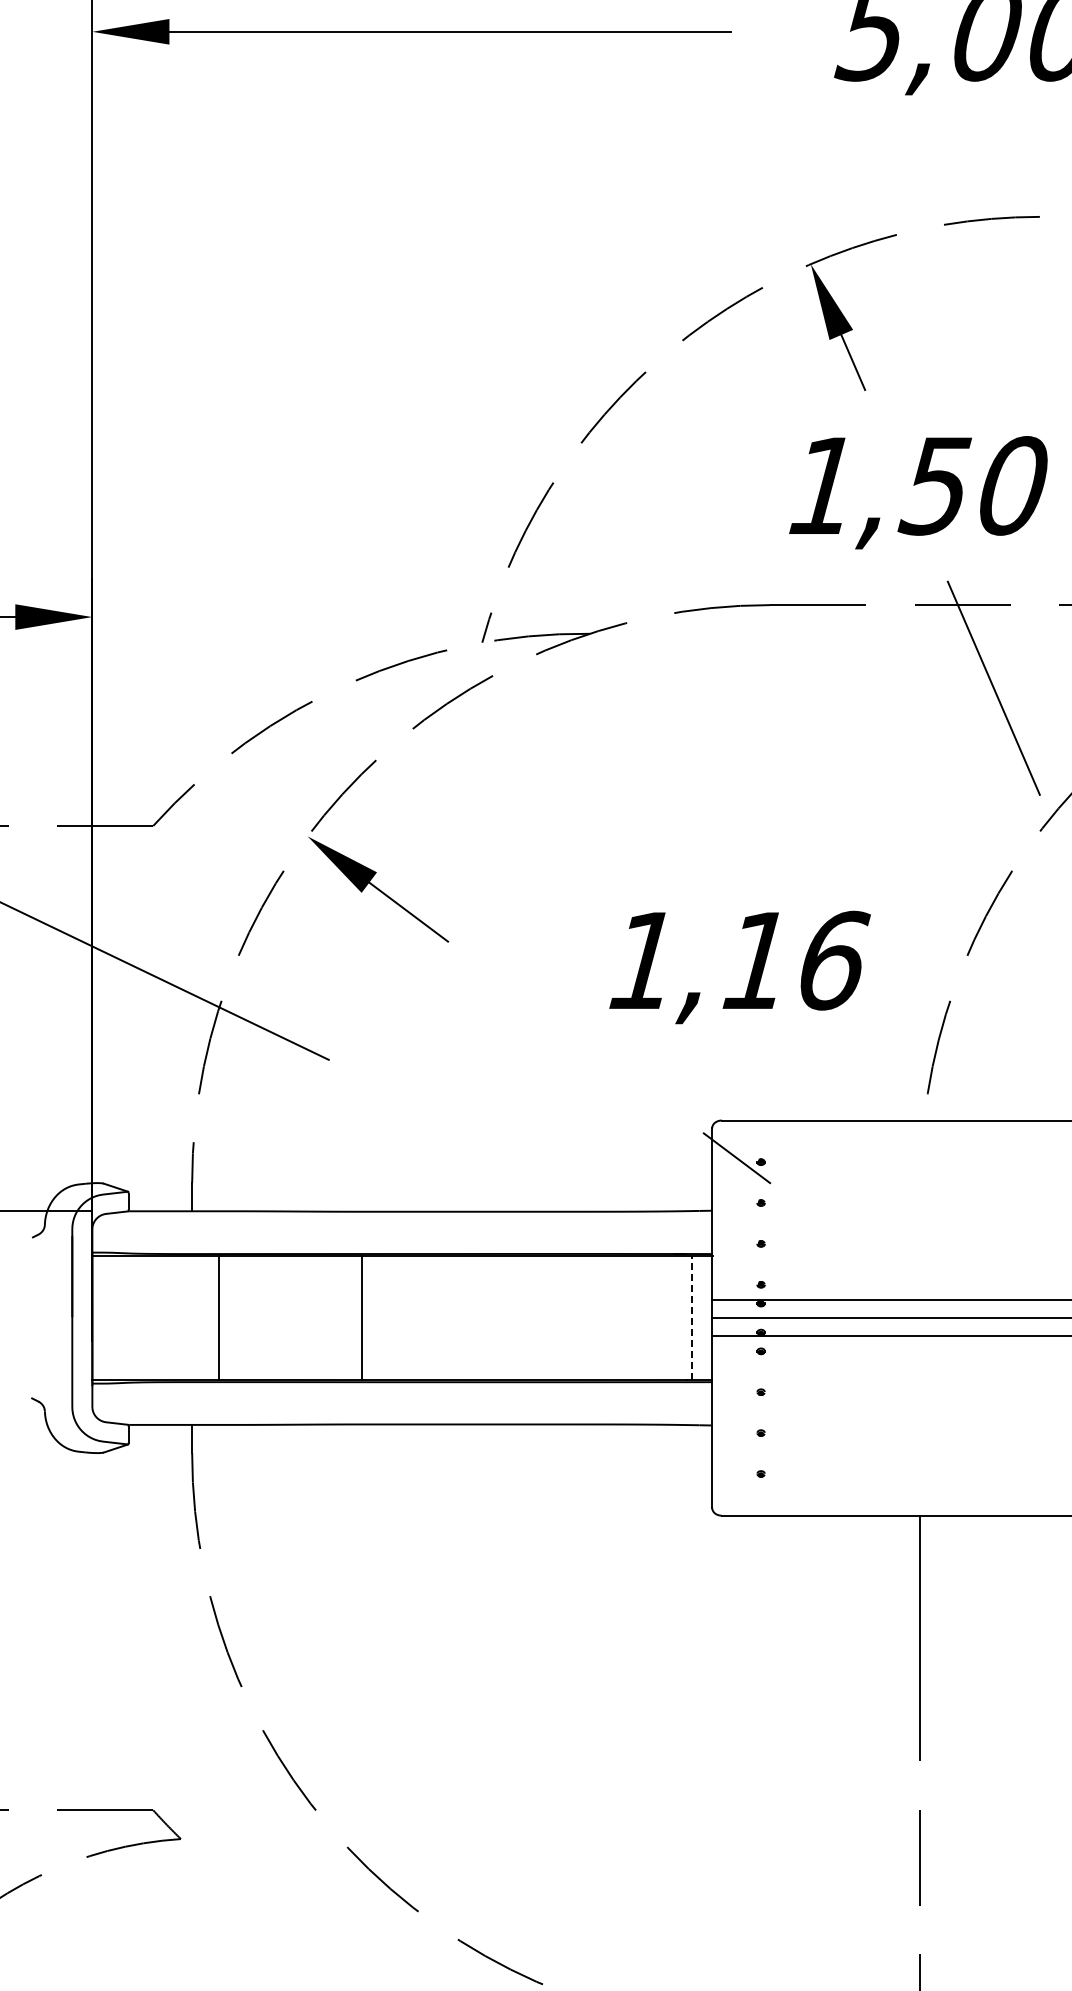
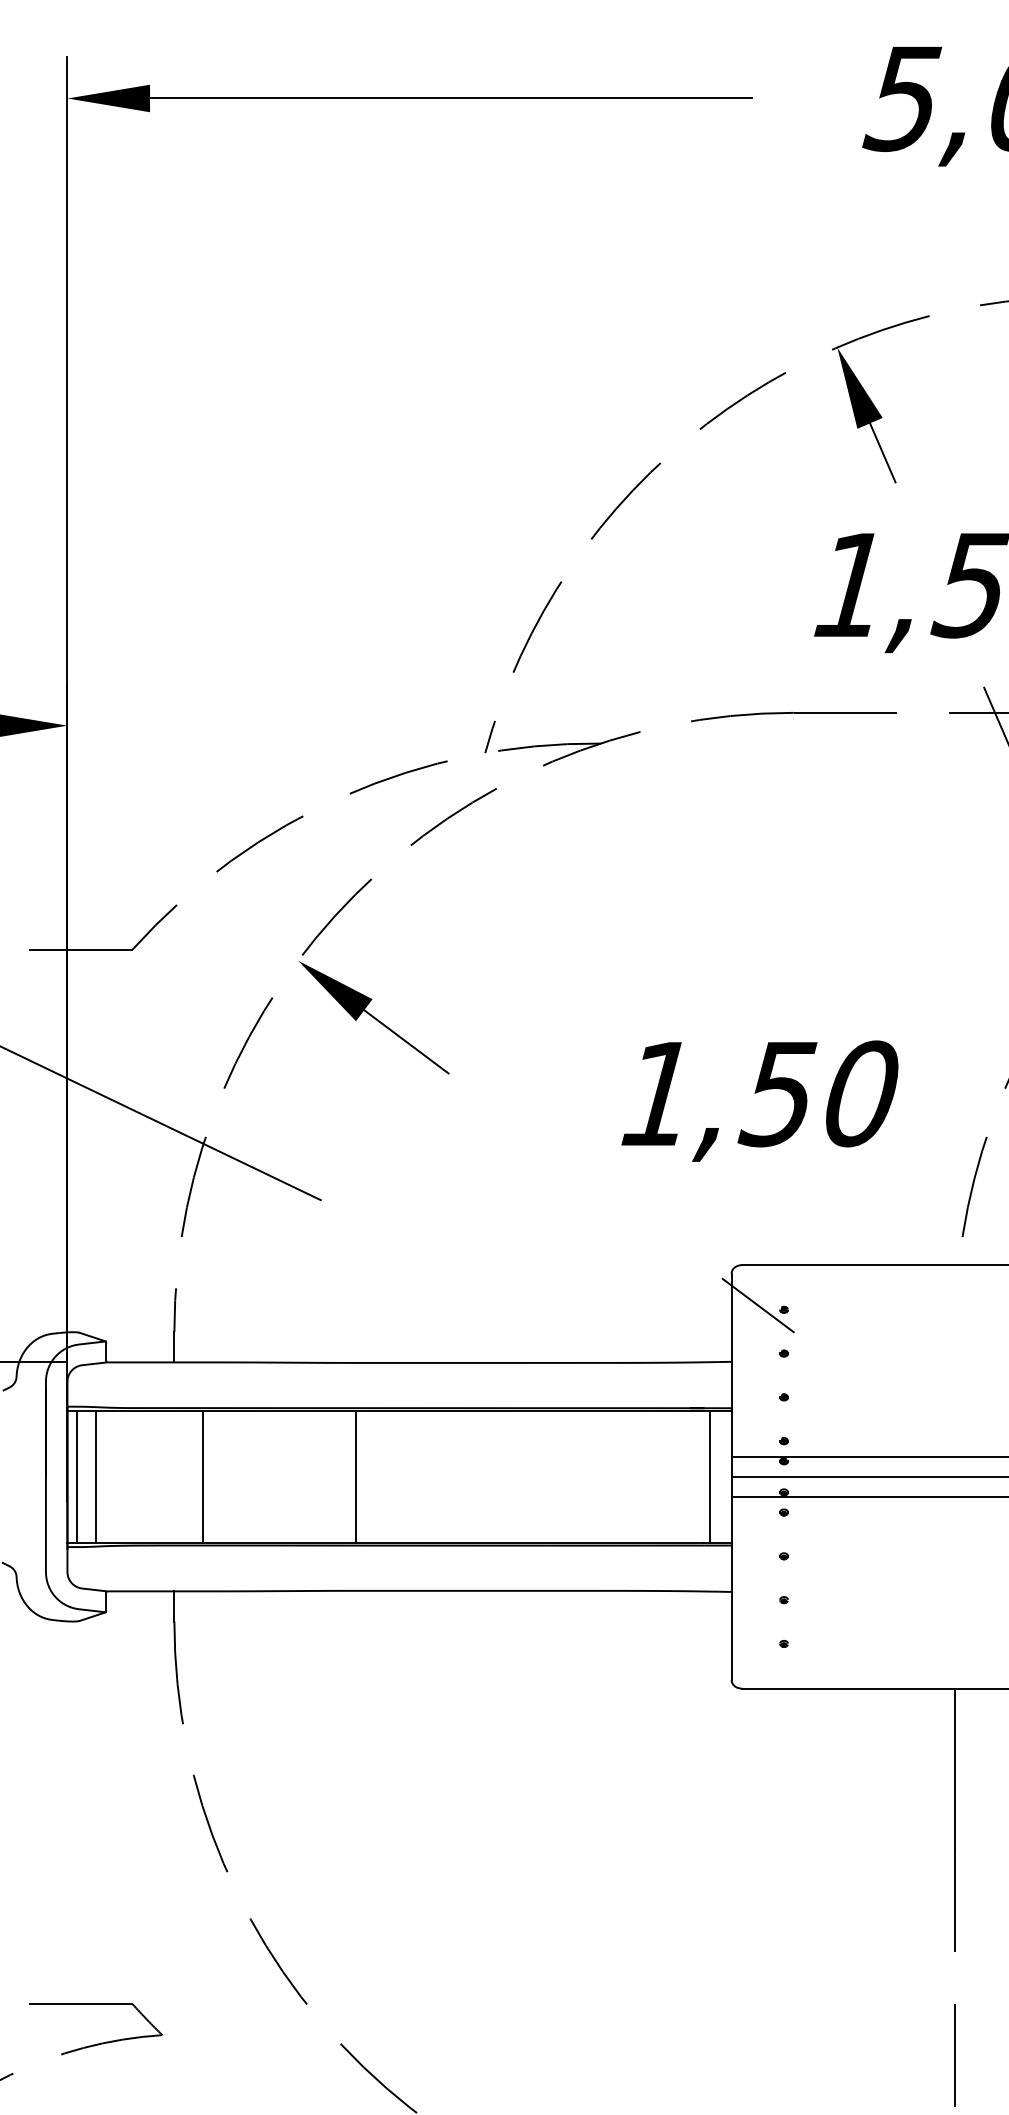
text: (793, 960) -> (818, 1093), 1,16 -> 1,50
line: (101, 1317) -> (77, 1476), added
line: (119, 1317) -> (96, 1476), added
line: (692, 1318) -> (710, 1477), dashed -> solid

